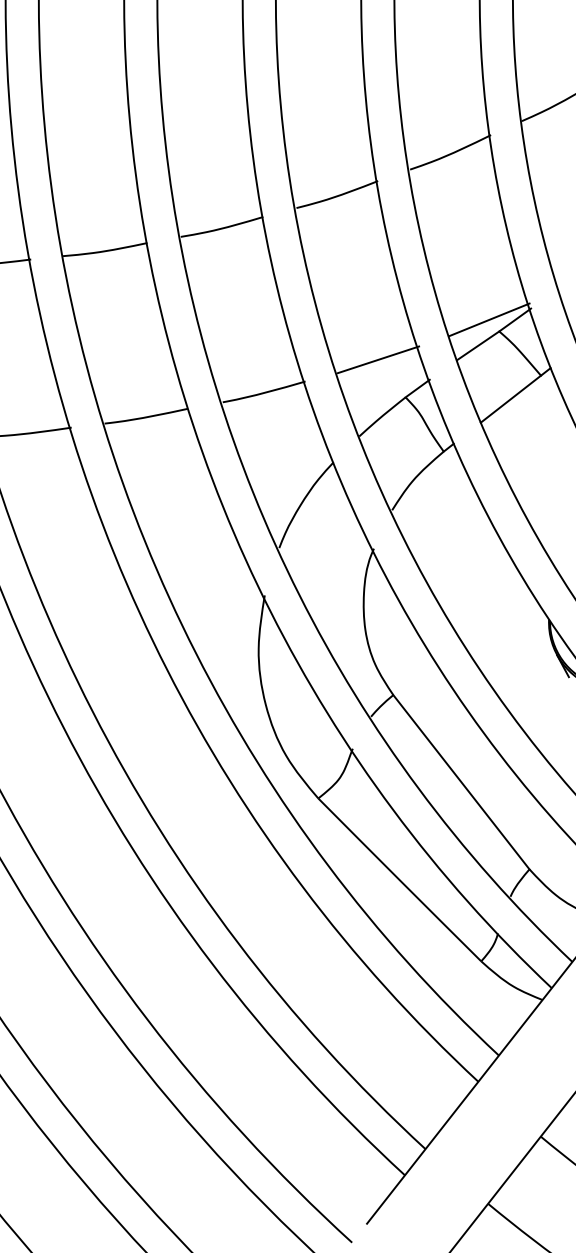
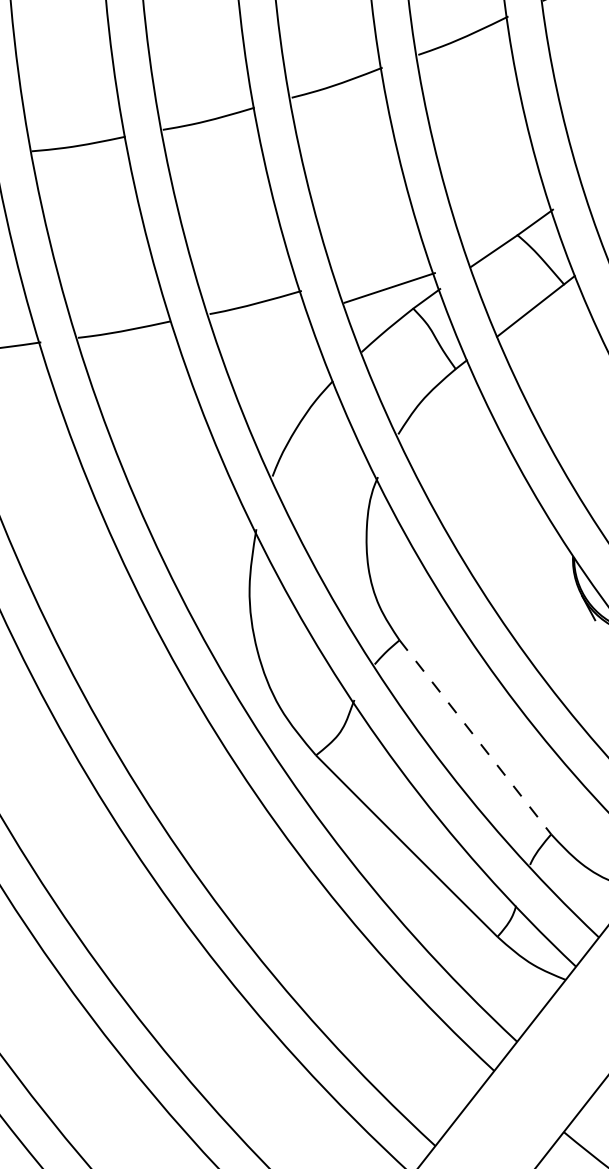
line: (489, 319) -> (506, 221), removed
line: (378, 359) -> (389, 287), moved
line: (461, 782) -> (475, 737), solid -> dashed

